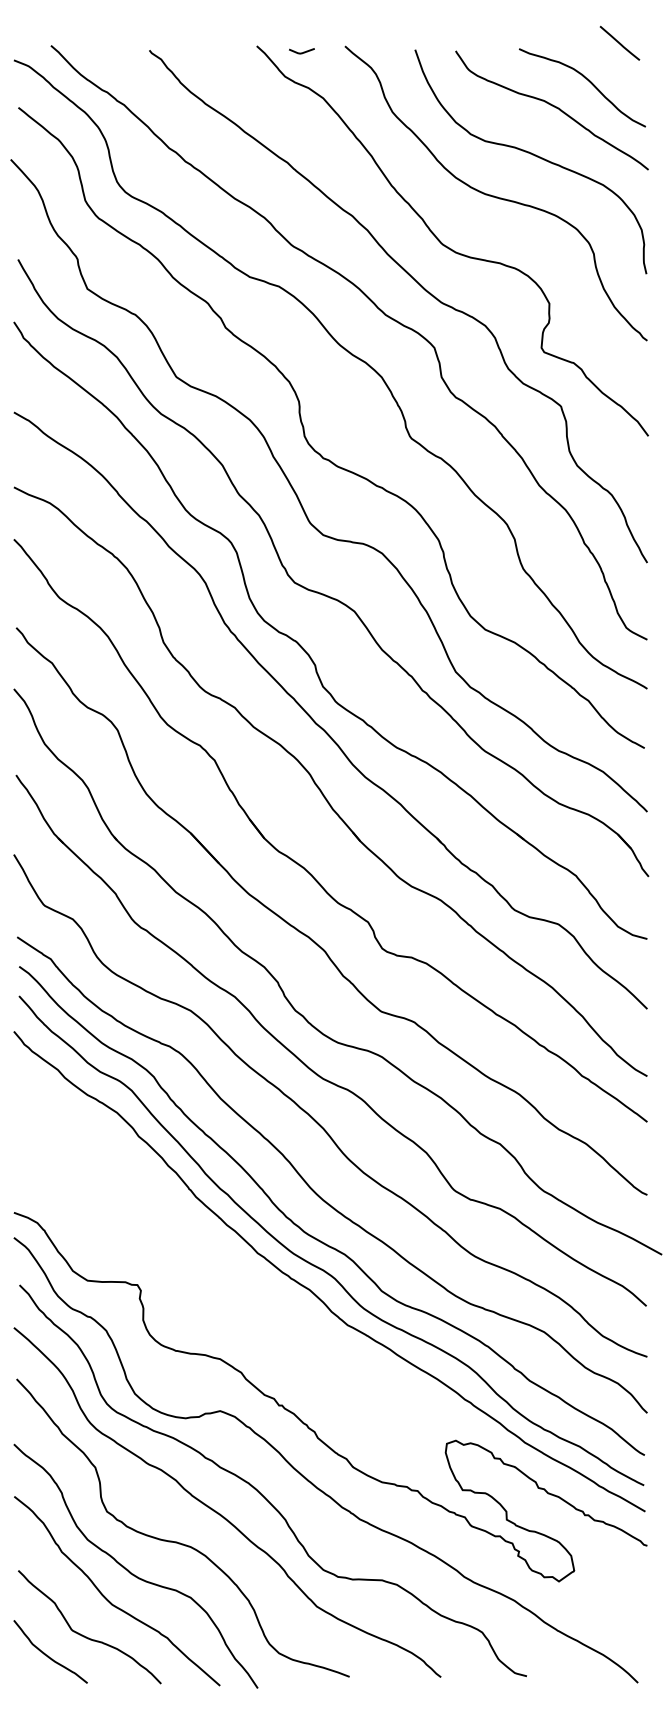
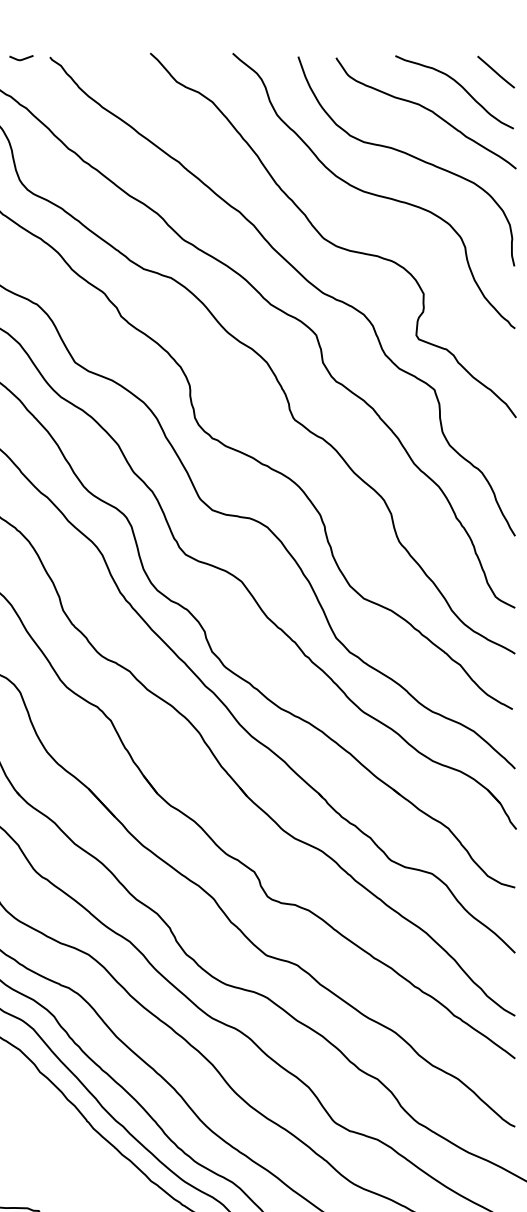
line: (619, 42) -> (495, 71), moved
curve: (301, 52) -> (21, 59), moved

